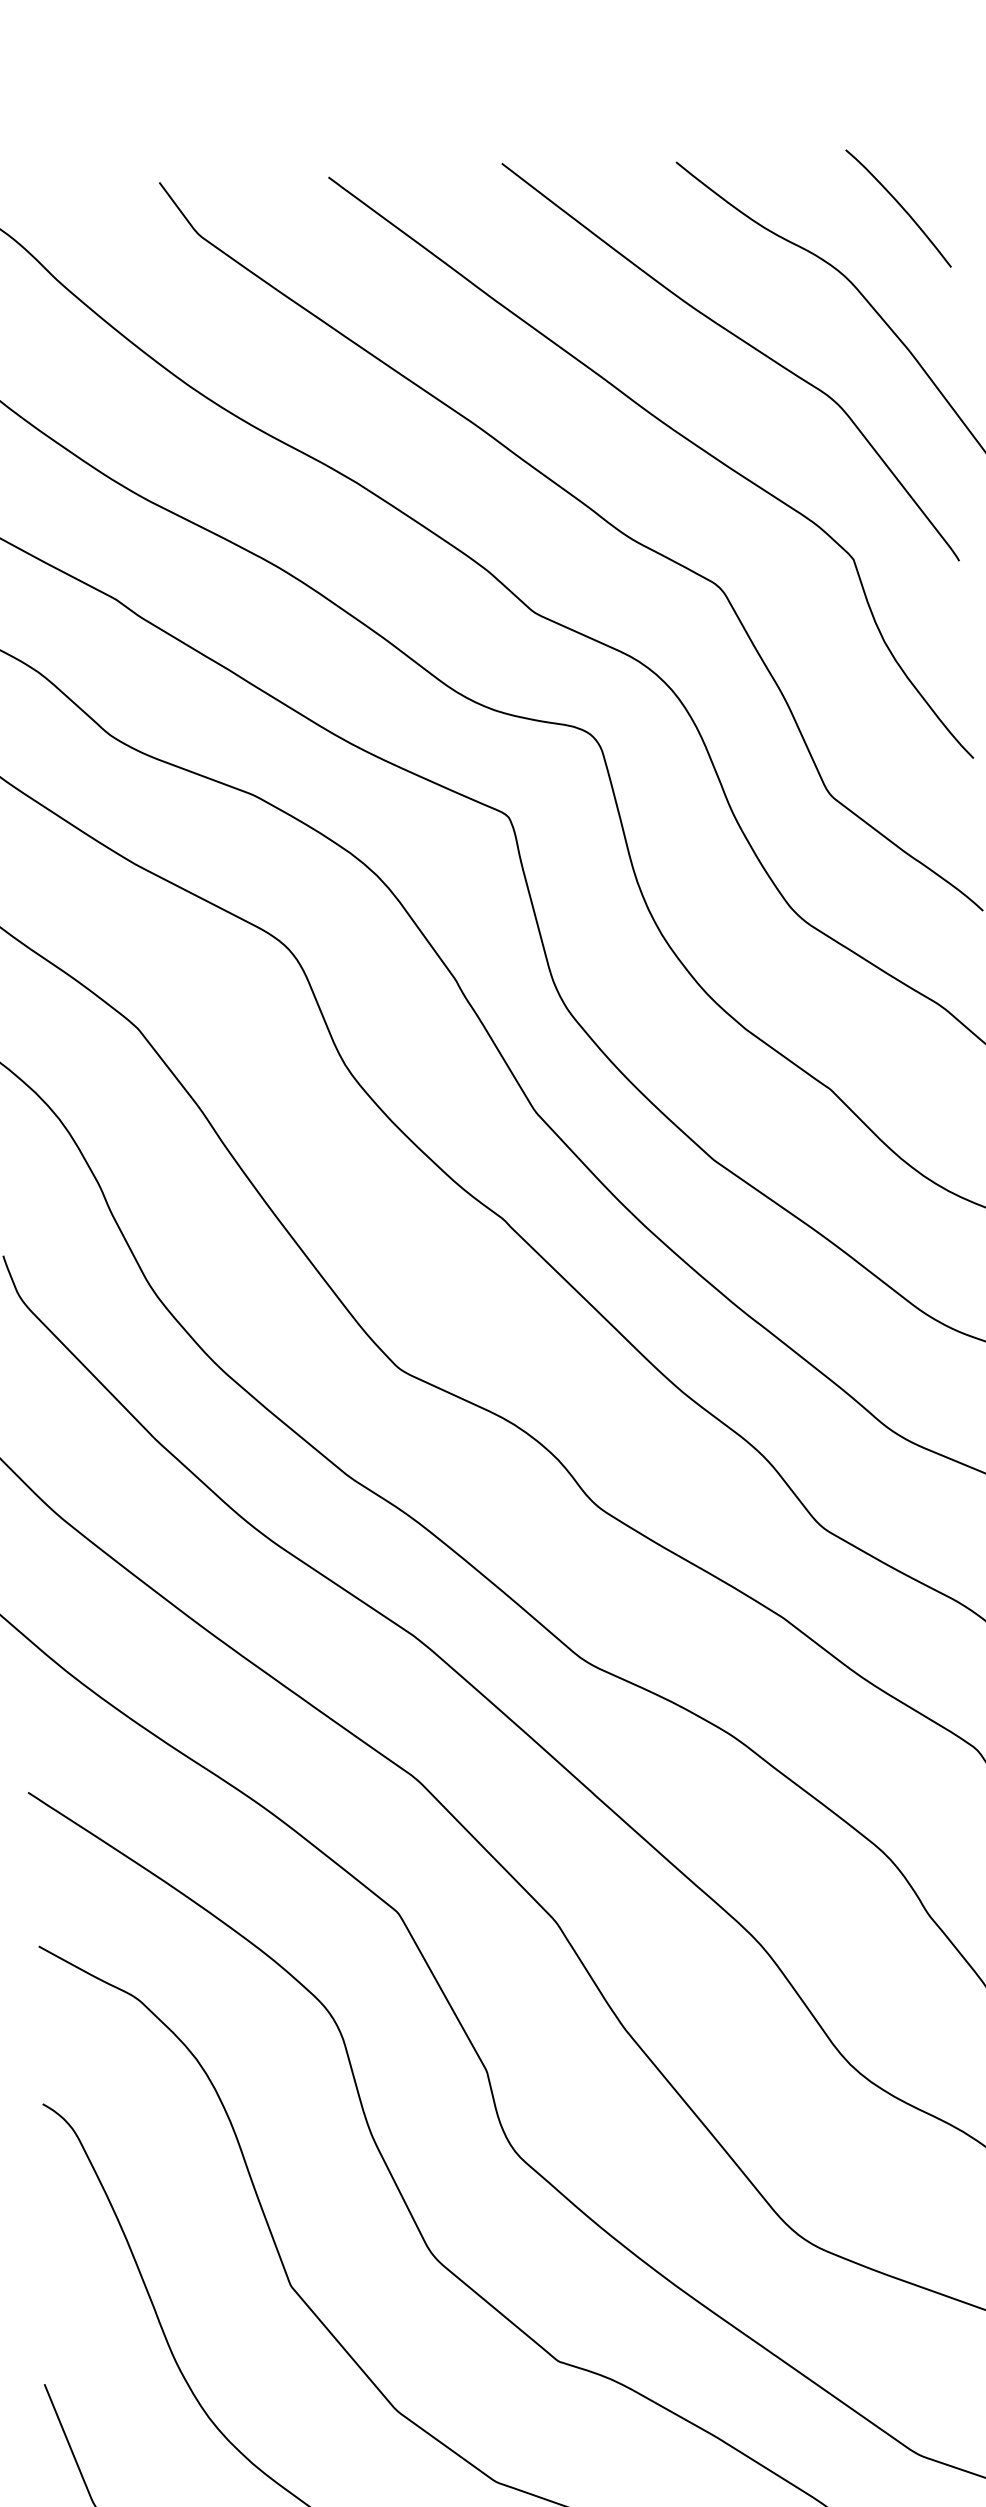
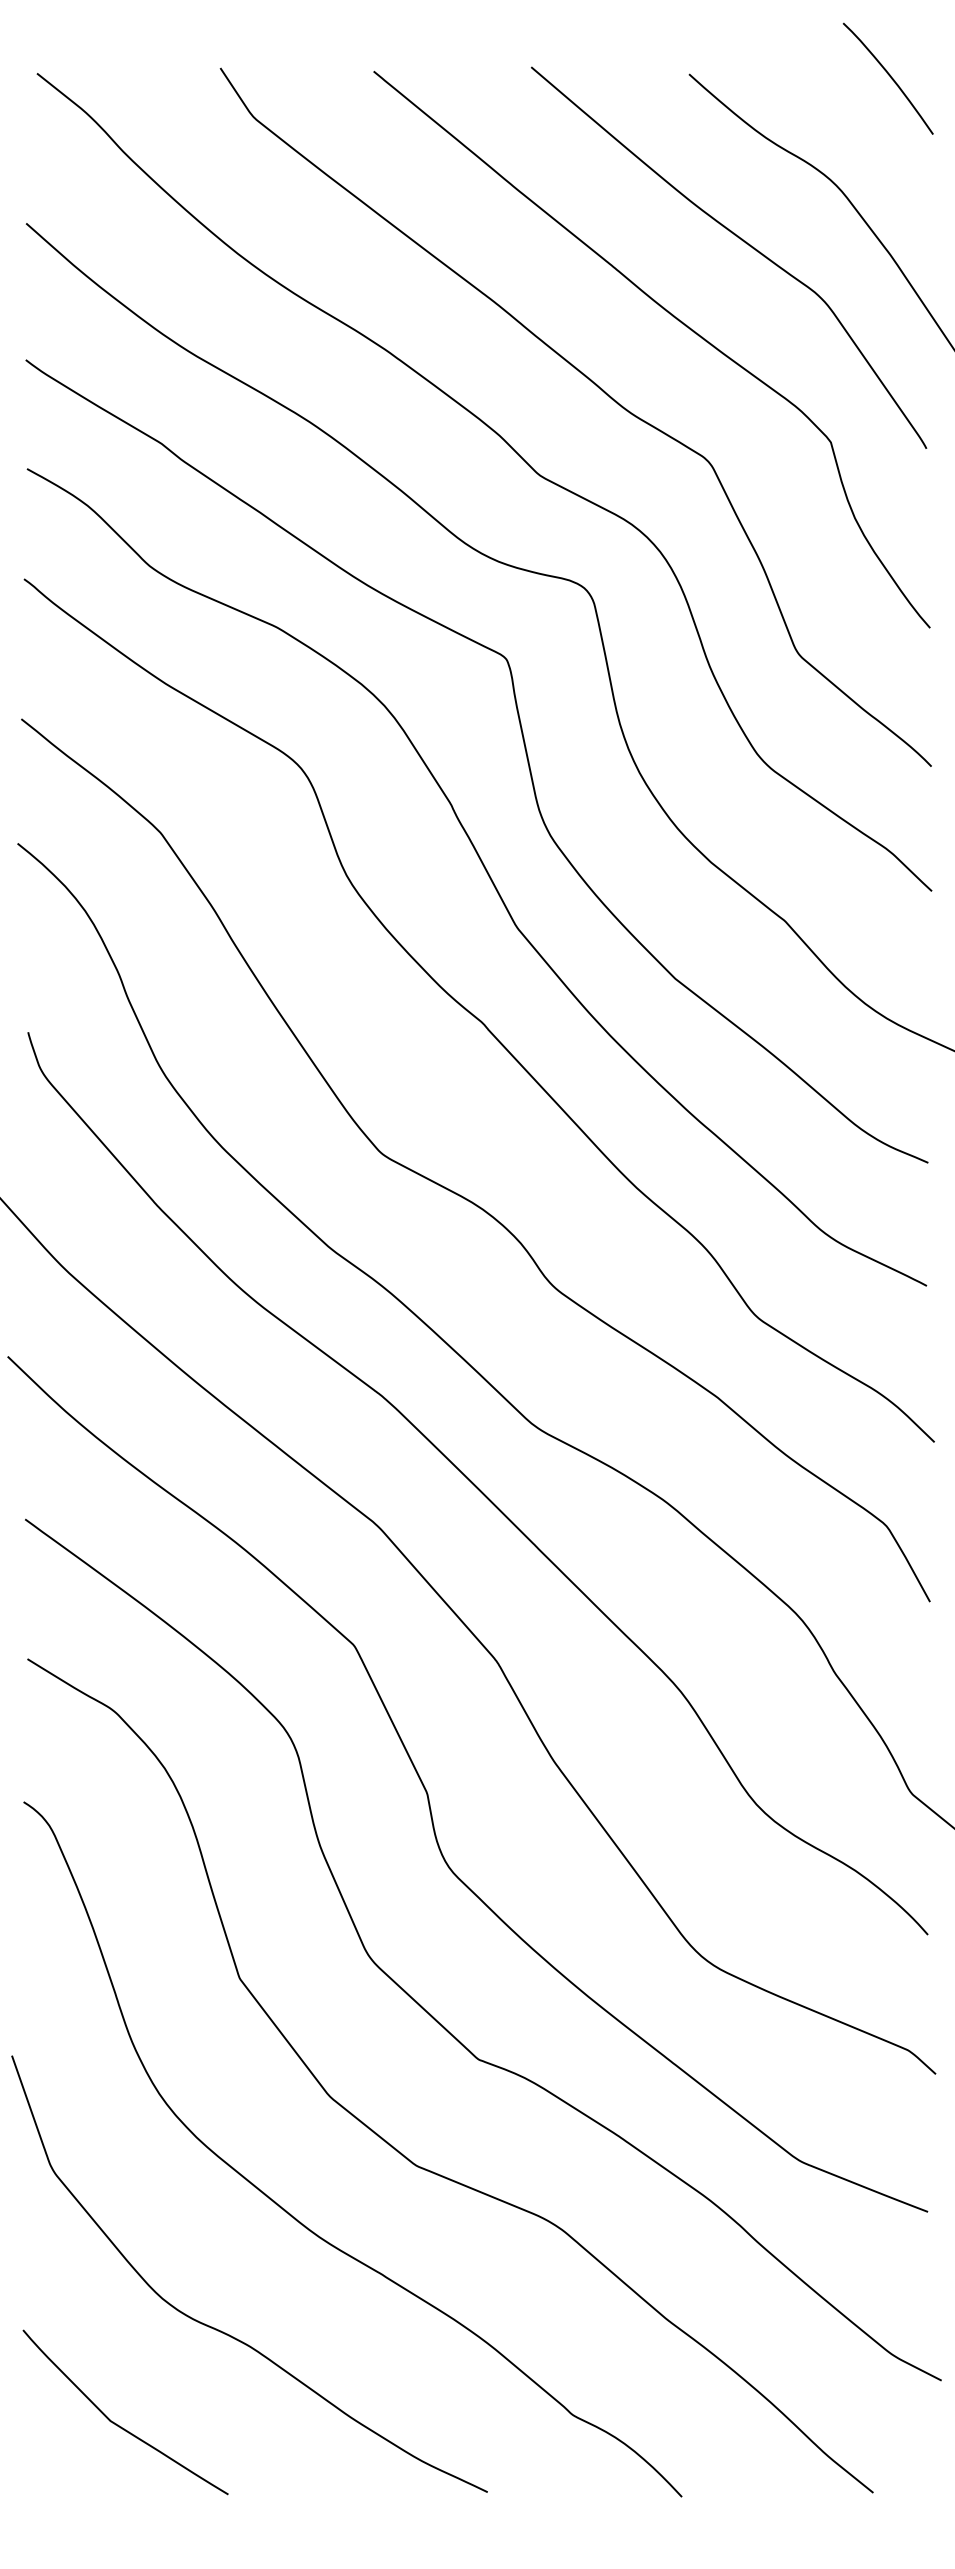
curve: (899, 205) -> (889, 76), moved

